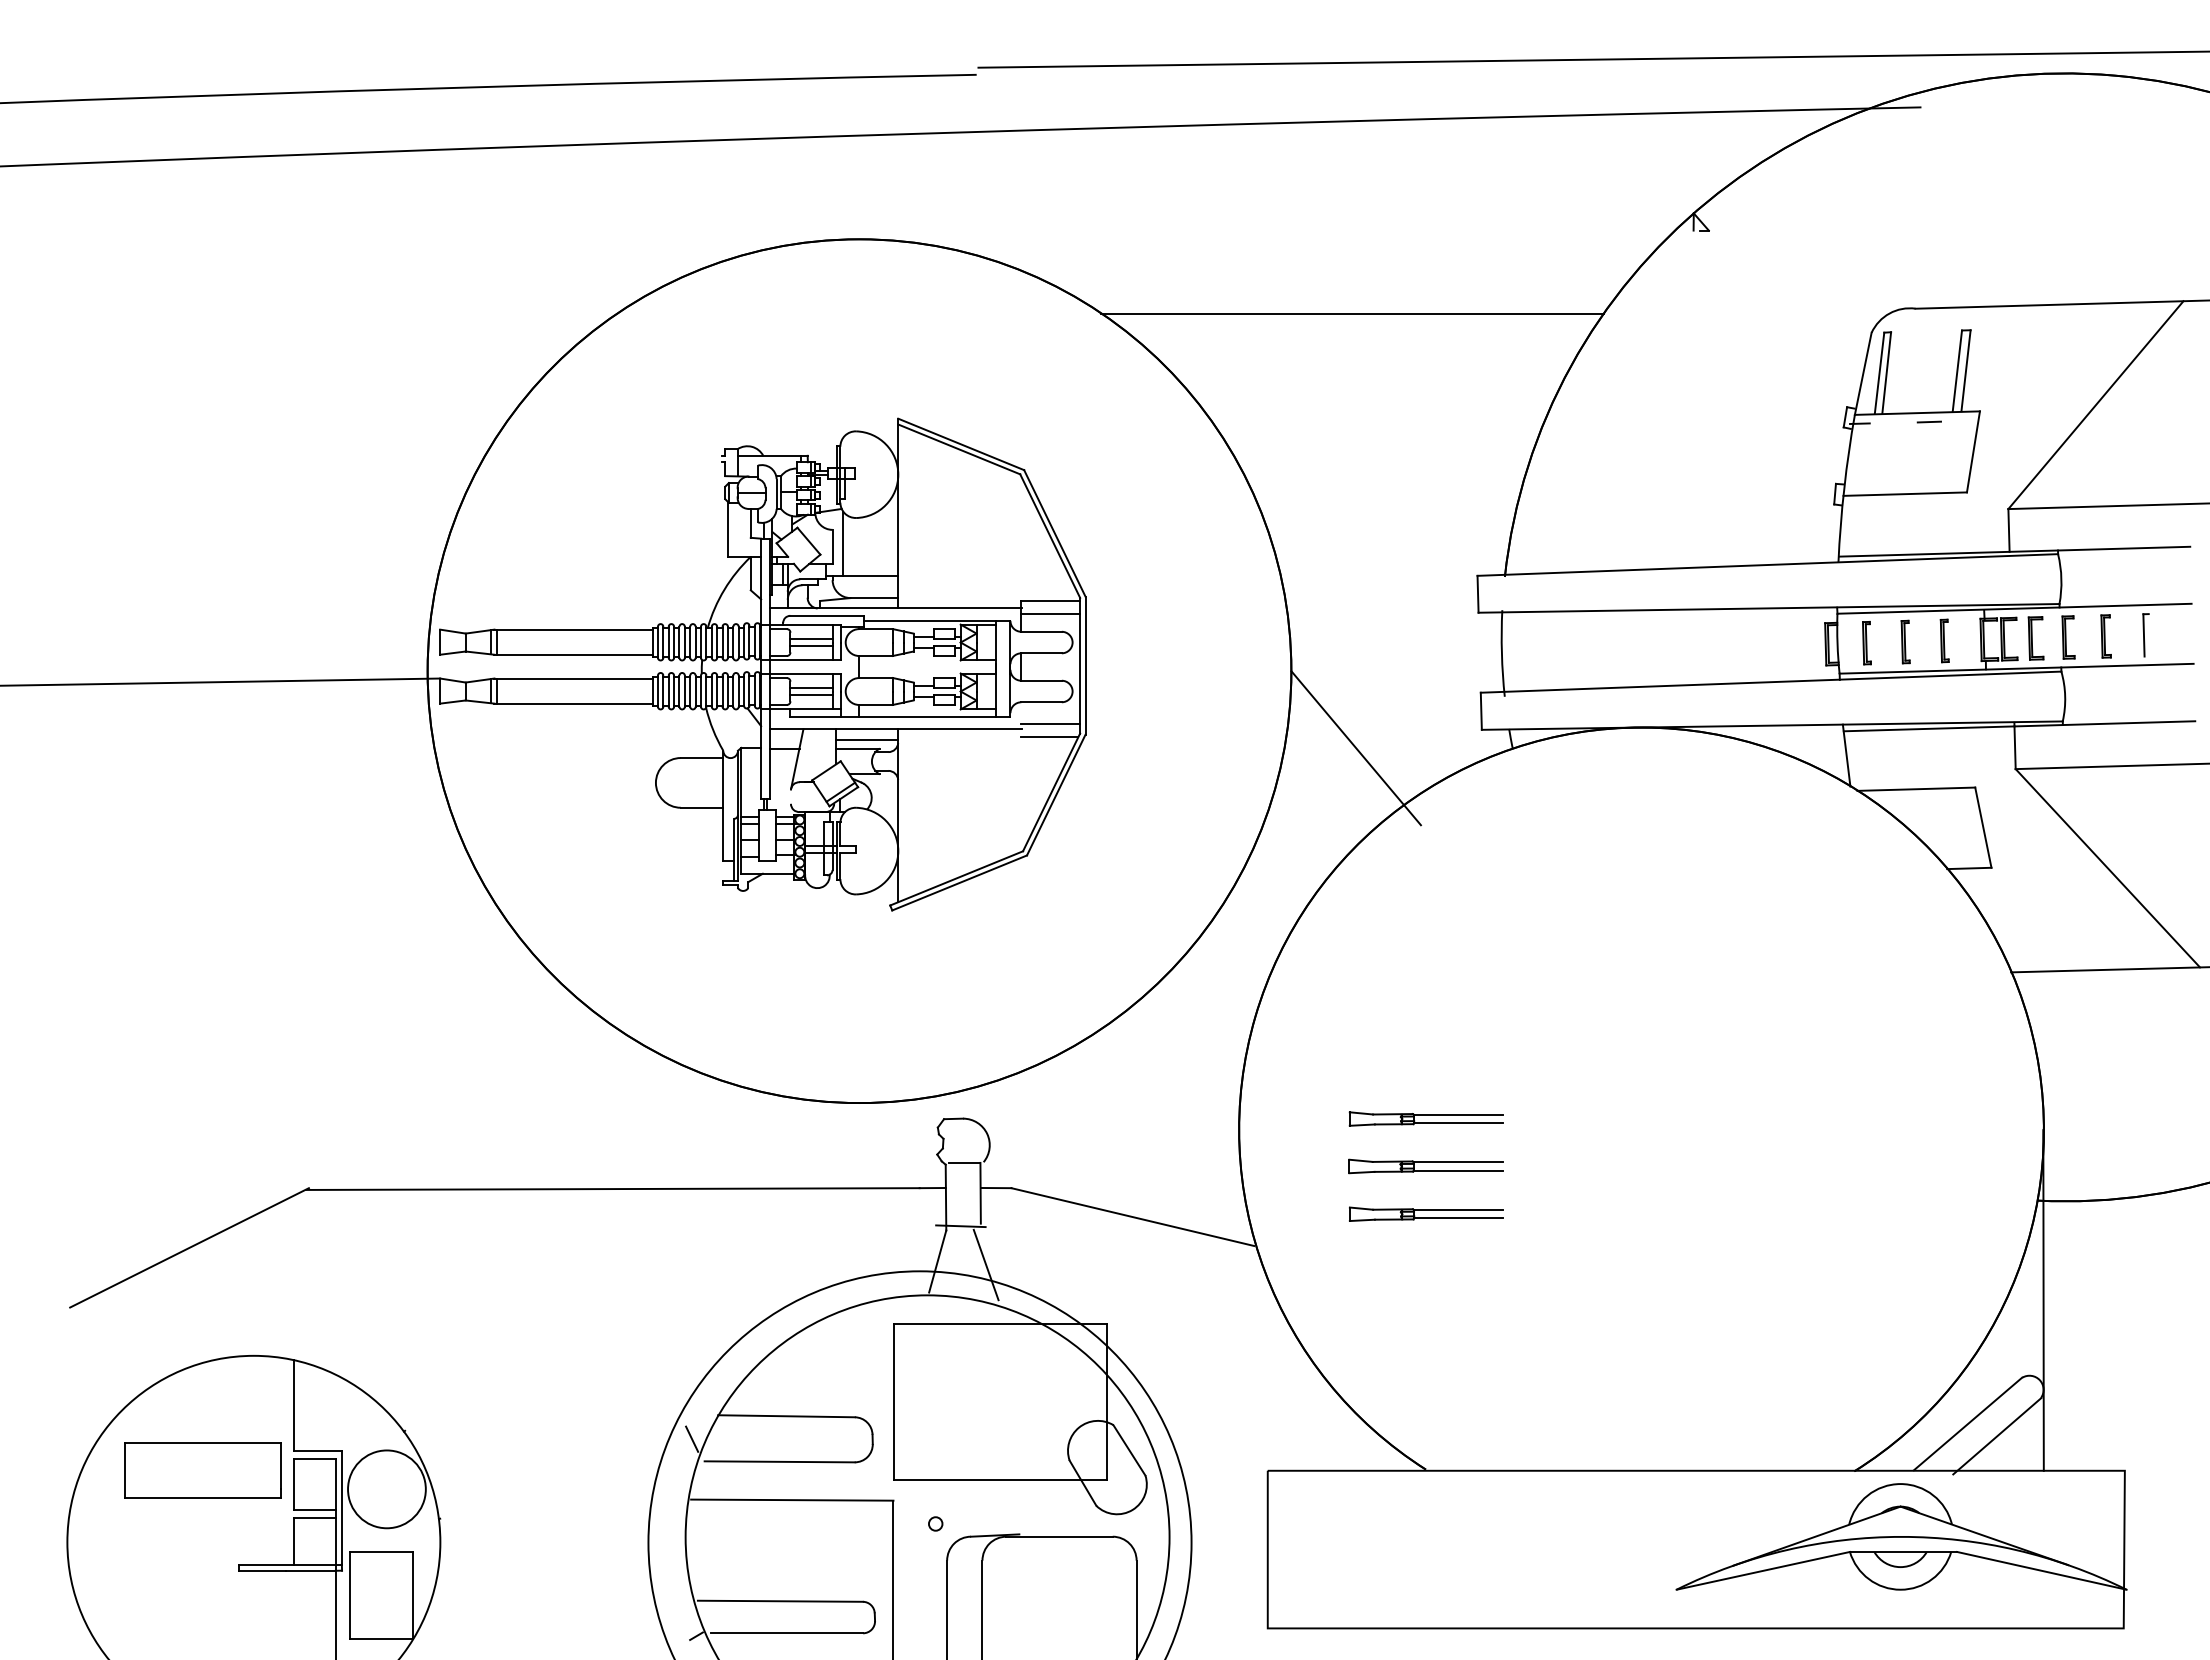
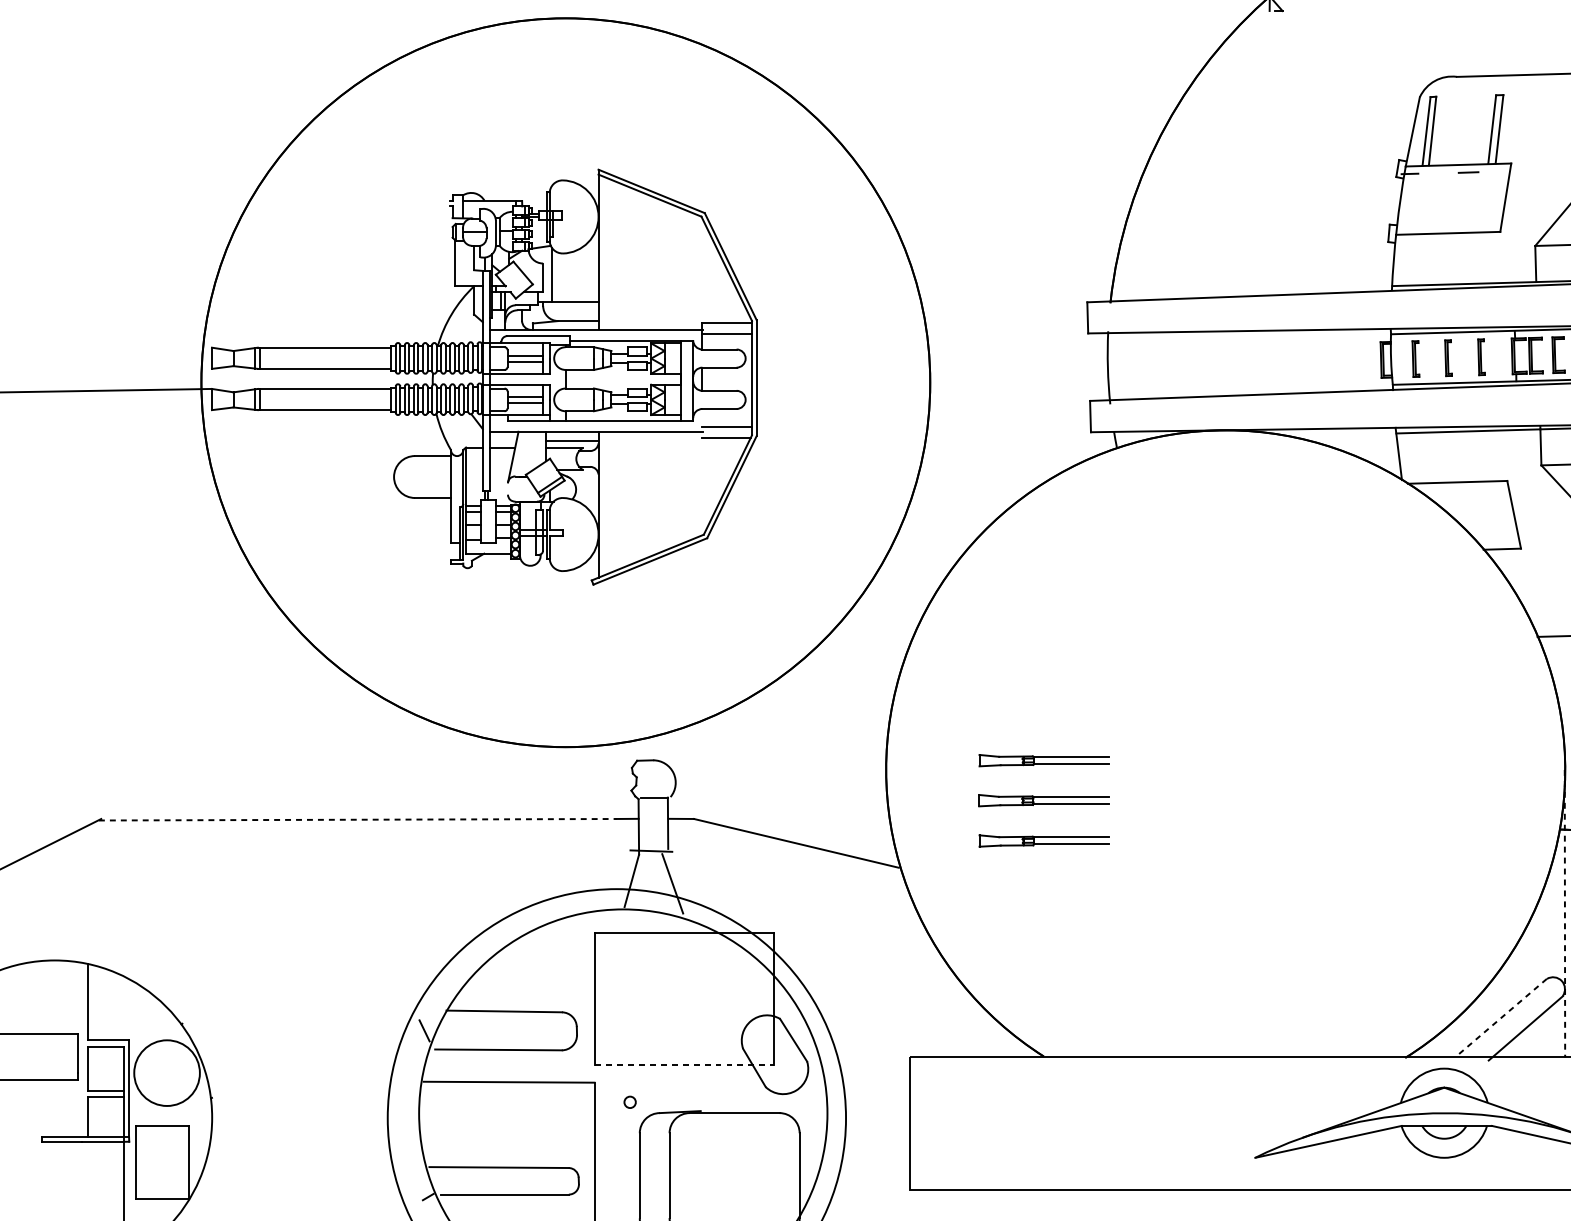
line: (1351, 313) -> (980, 80), removed
line: (1355, 748) -> (984, 447), removed
line: (612, 1189) -> (357, 820), solid -> dashed
line: (2043, 1300) -> (1564, 913), solid -> dashed
line: (1967, 1424) -> (1500, 1018), solid -> dashed
line: (1000, 1479) -> (684, 1064), solid -> dashed

